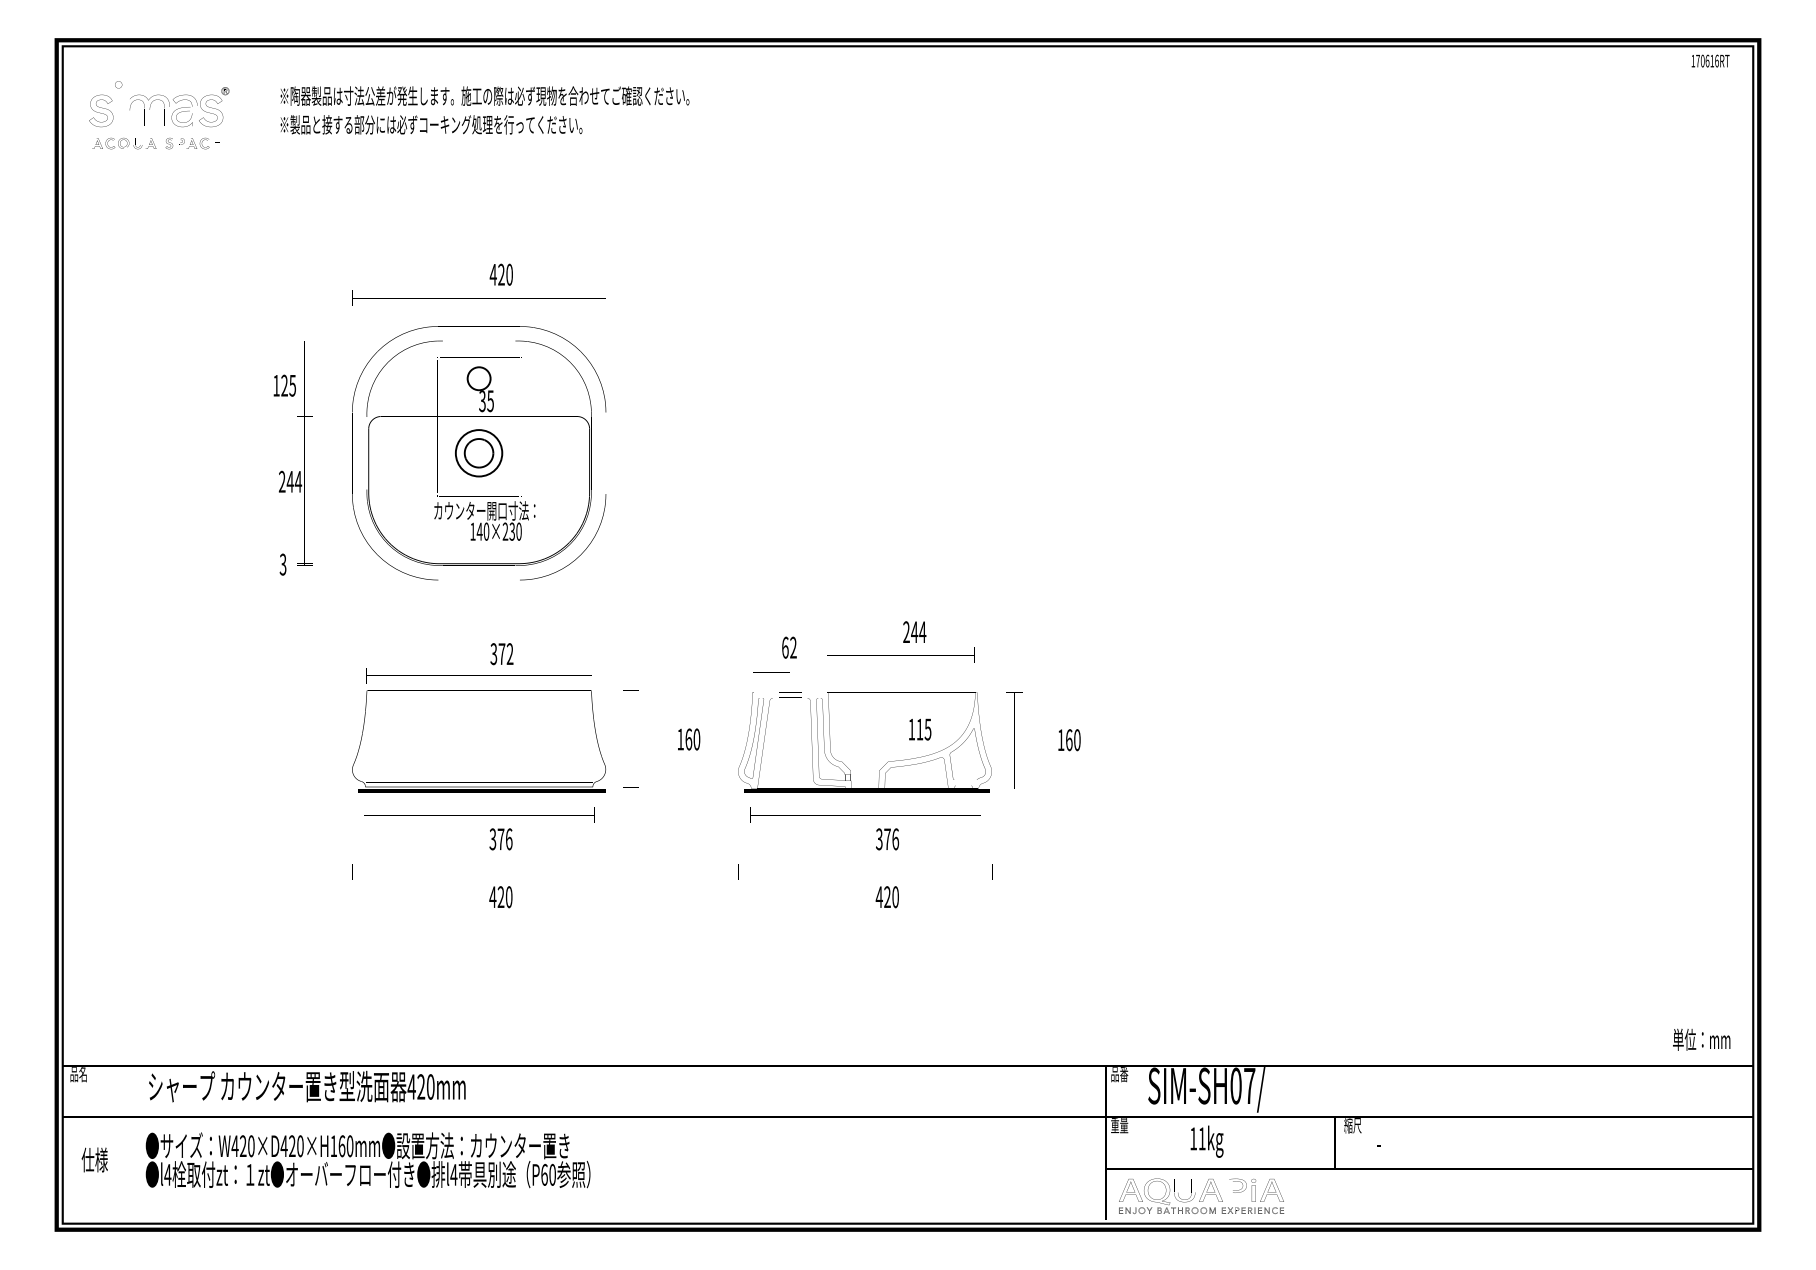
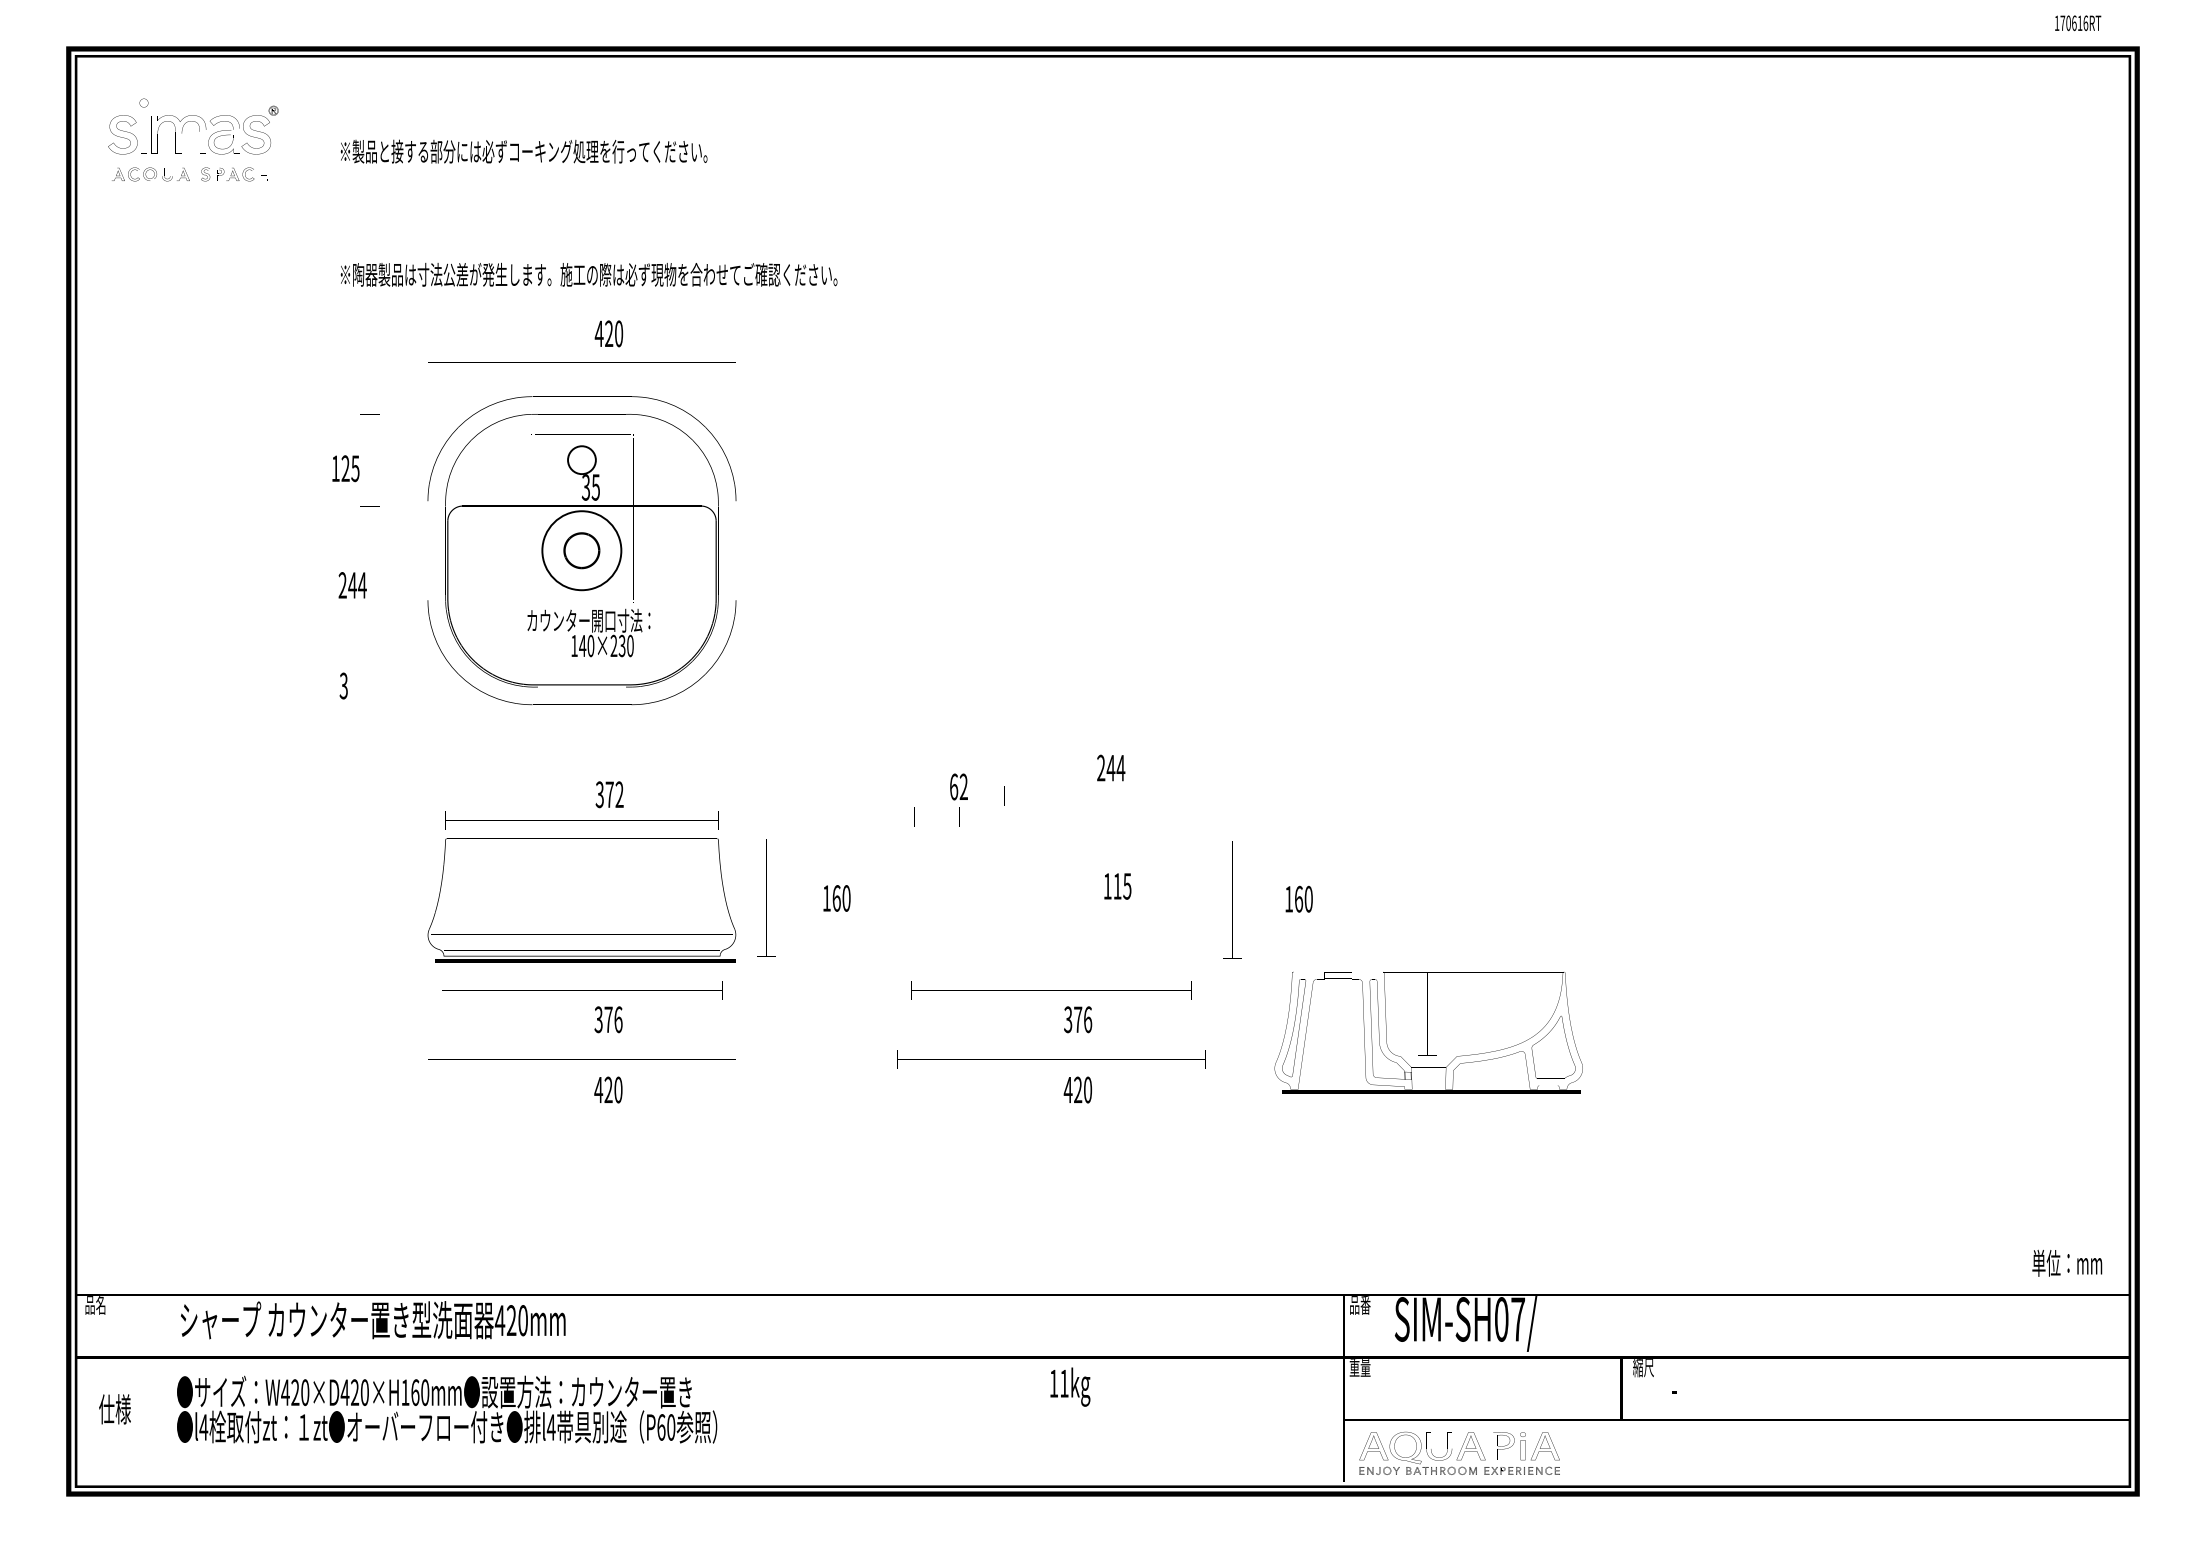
text: (1710, 61) -> (2078, 23), moved
text: (484, 95) -> (588, 274), moved
circle: (478, 453) -> (581, 550), size x1.4
part: (864, 742) -> (1428, 1032), moved
text: (1207, 1141) -> (1070, 1386), moved

